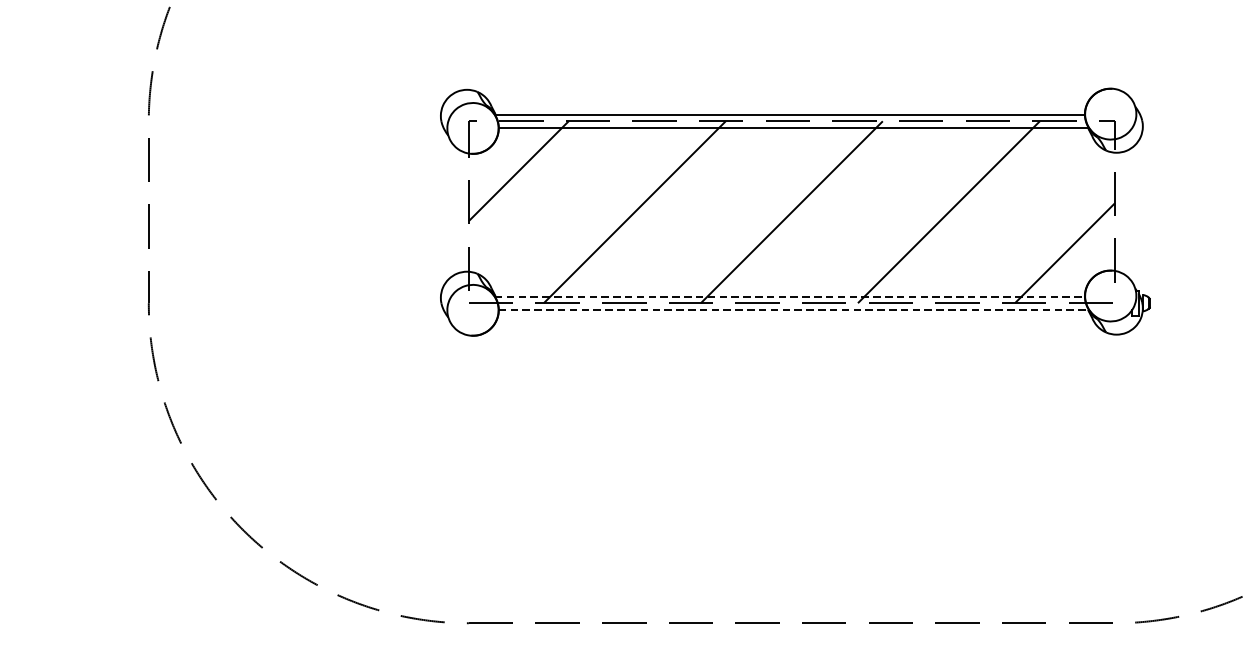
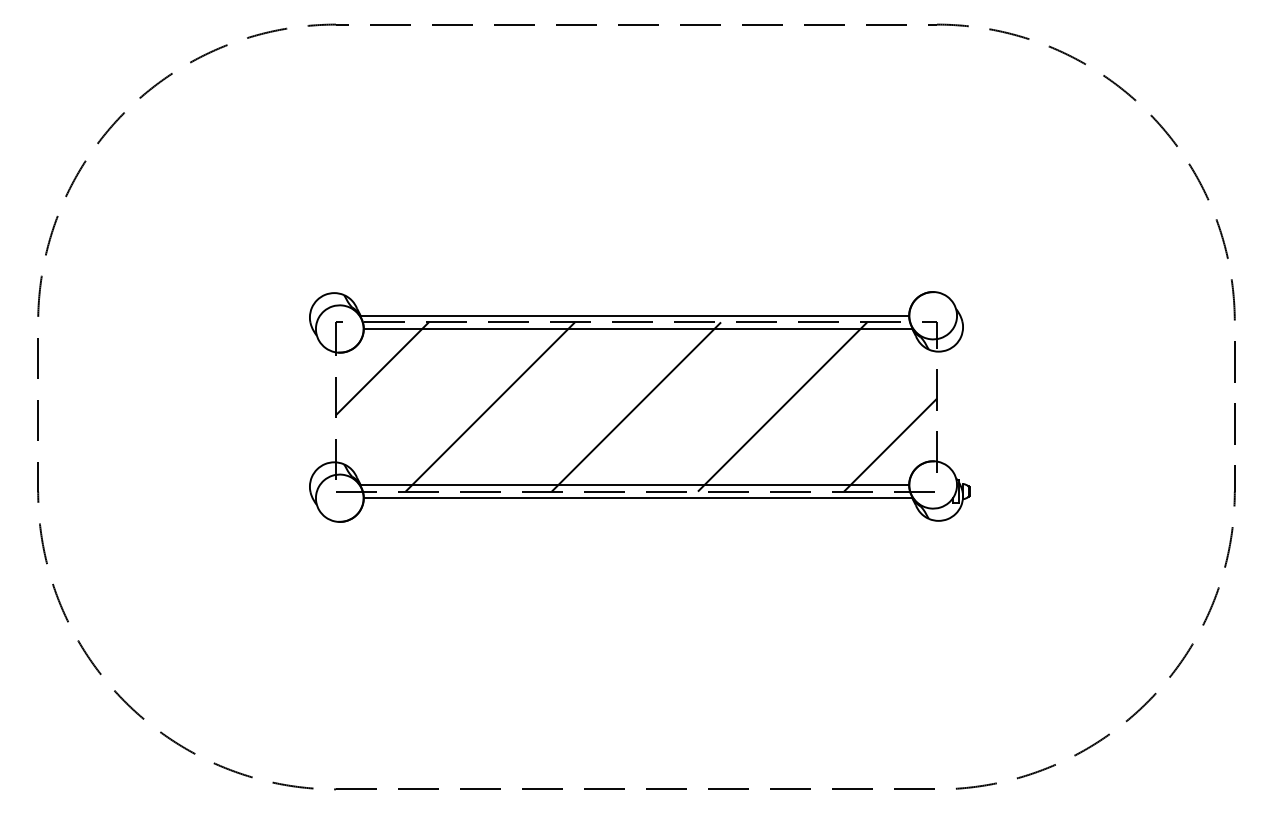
line: (790, 296) -> (635, 485), dashed -> solid
line: (794, 309) -> (638, 497), dashed -> solid

